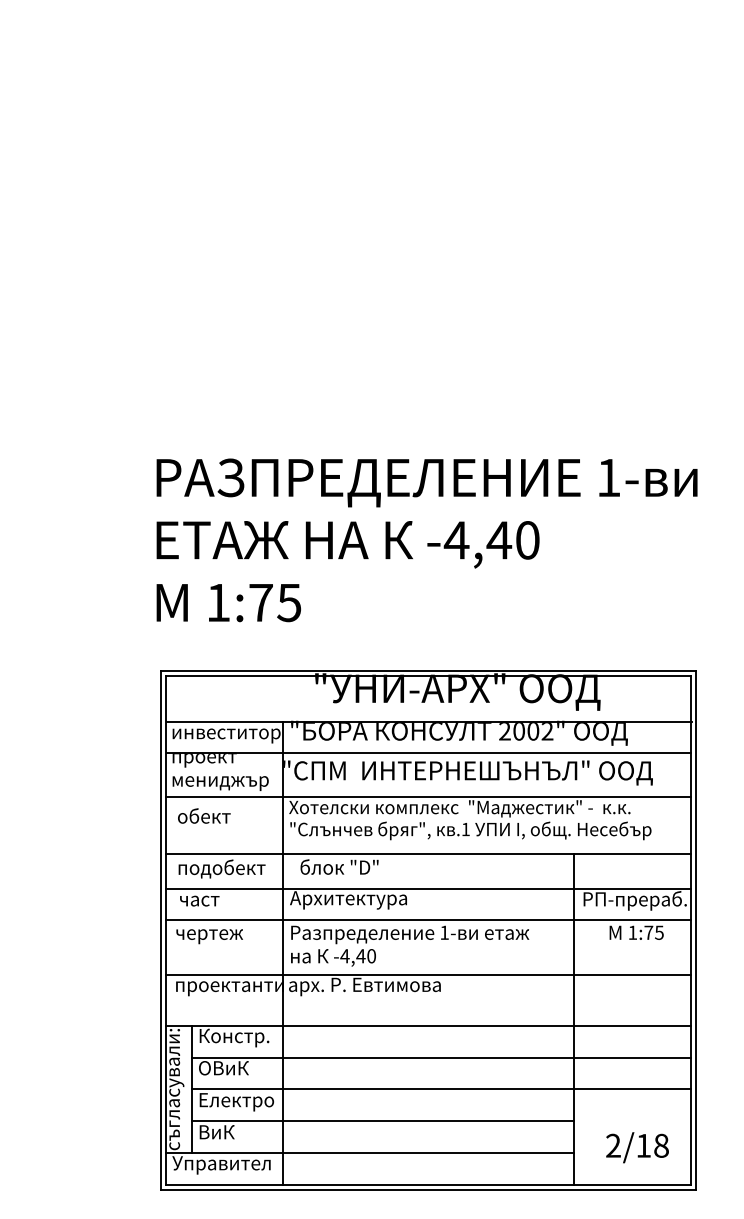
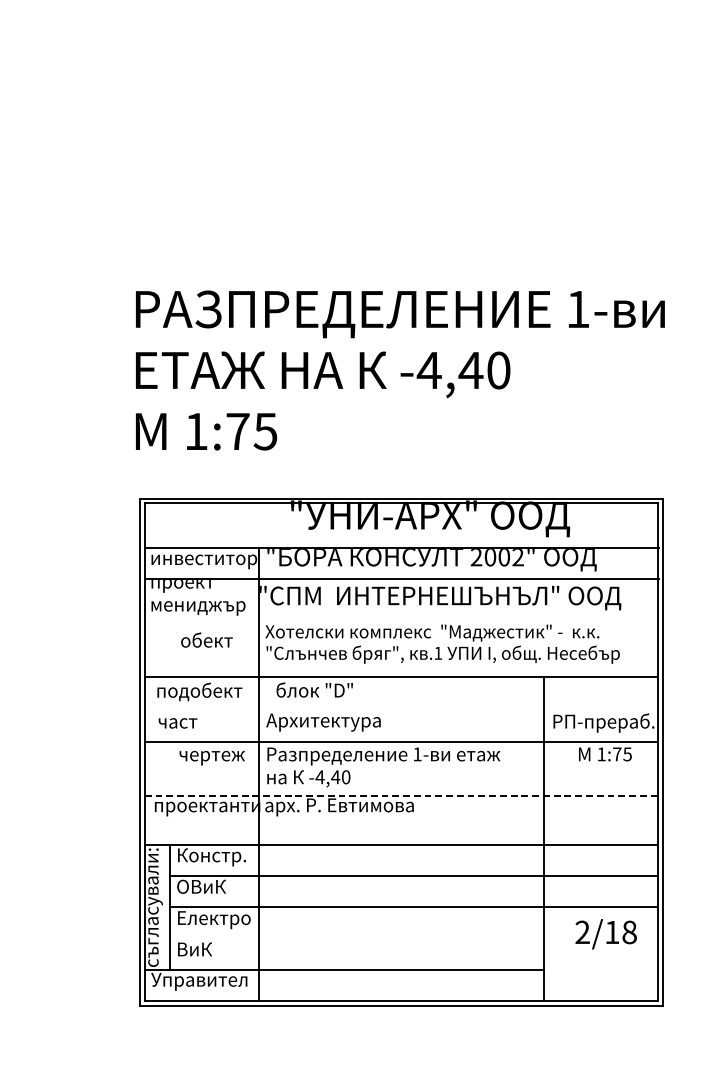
line: (428, 797) -> (401, 622), removed
text: (204, 815) -> (207, 639), moved
line: (427, 888) -> (400, 711), removed
text: (209, 936) -> (212, 757), moved
line: (428, 975) -> (401, 796), solid -> dashed
line: (382, 1121) -> (356, 938), removed
text: (637, 1147) -> (606, 934), moved

